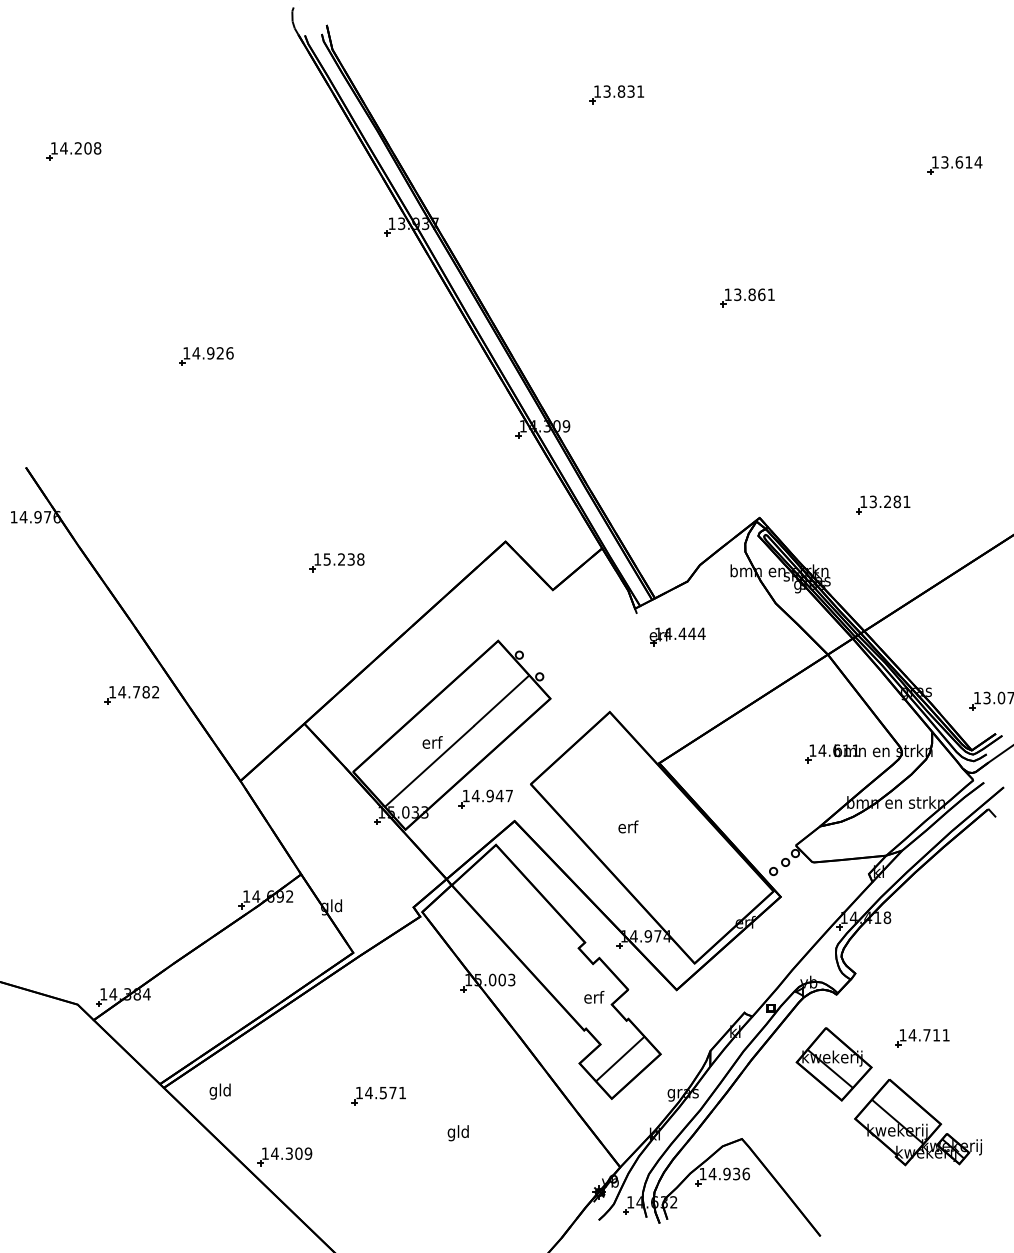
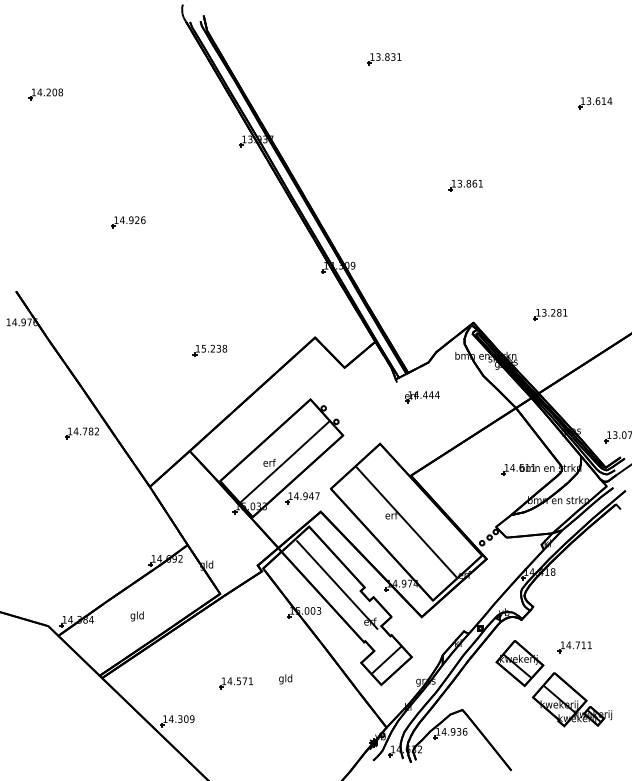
line: (652, 838) -> (406, 522), added
line: (541, 937) -> (337, 584), added
text: (219, 1091) -> (136, 616), moved
text: (458, 1133) -> (285, 679), moved

